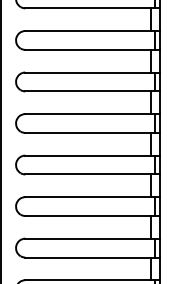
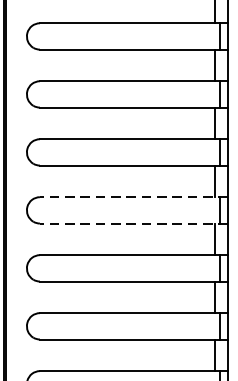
line: (92, 155) -> (133, 197), solid -> dashed
line: (92, 174) -> (133, 223), solid -> dashed

